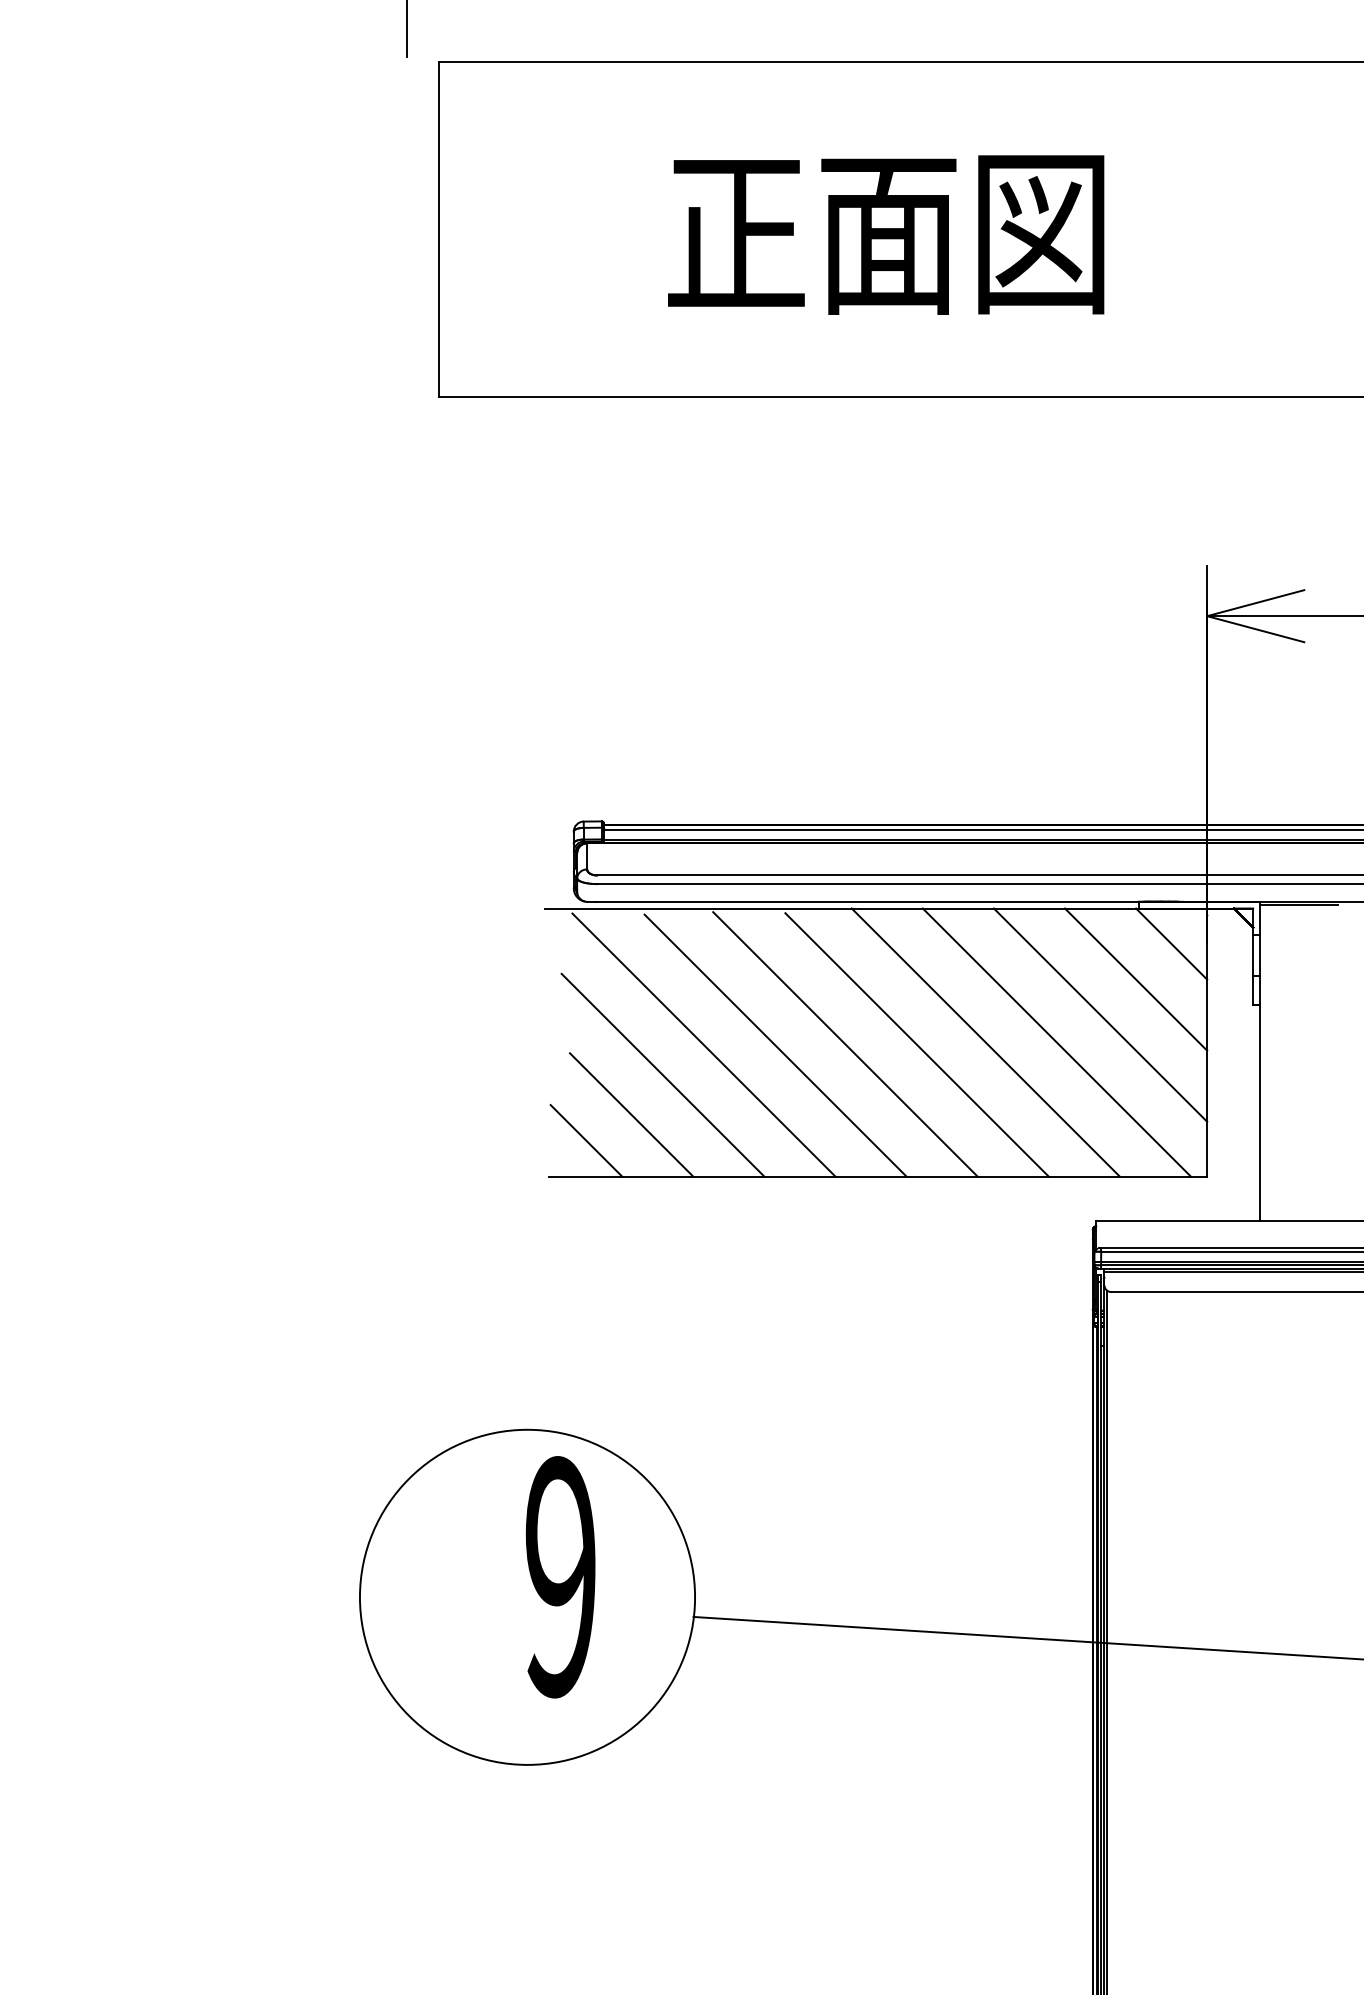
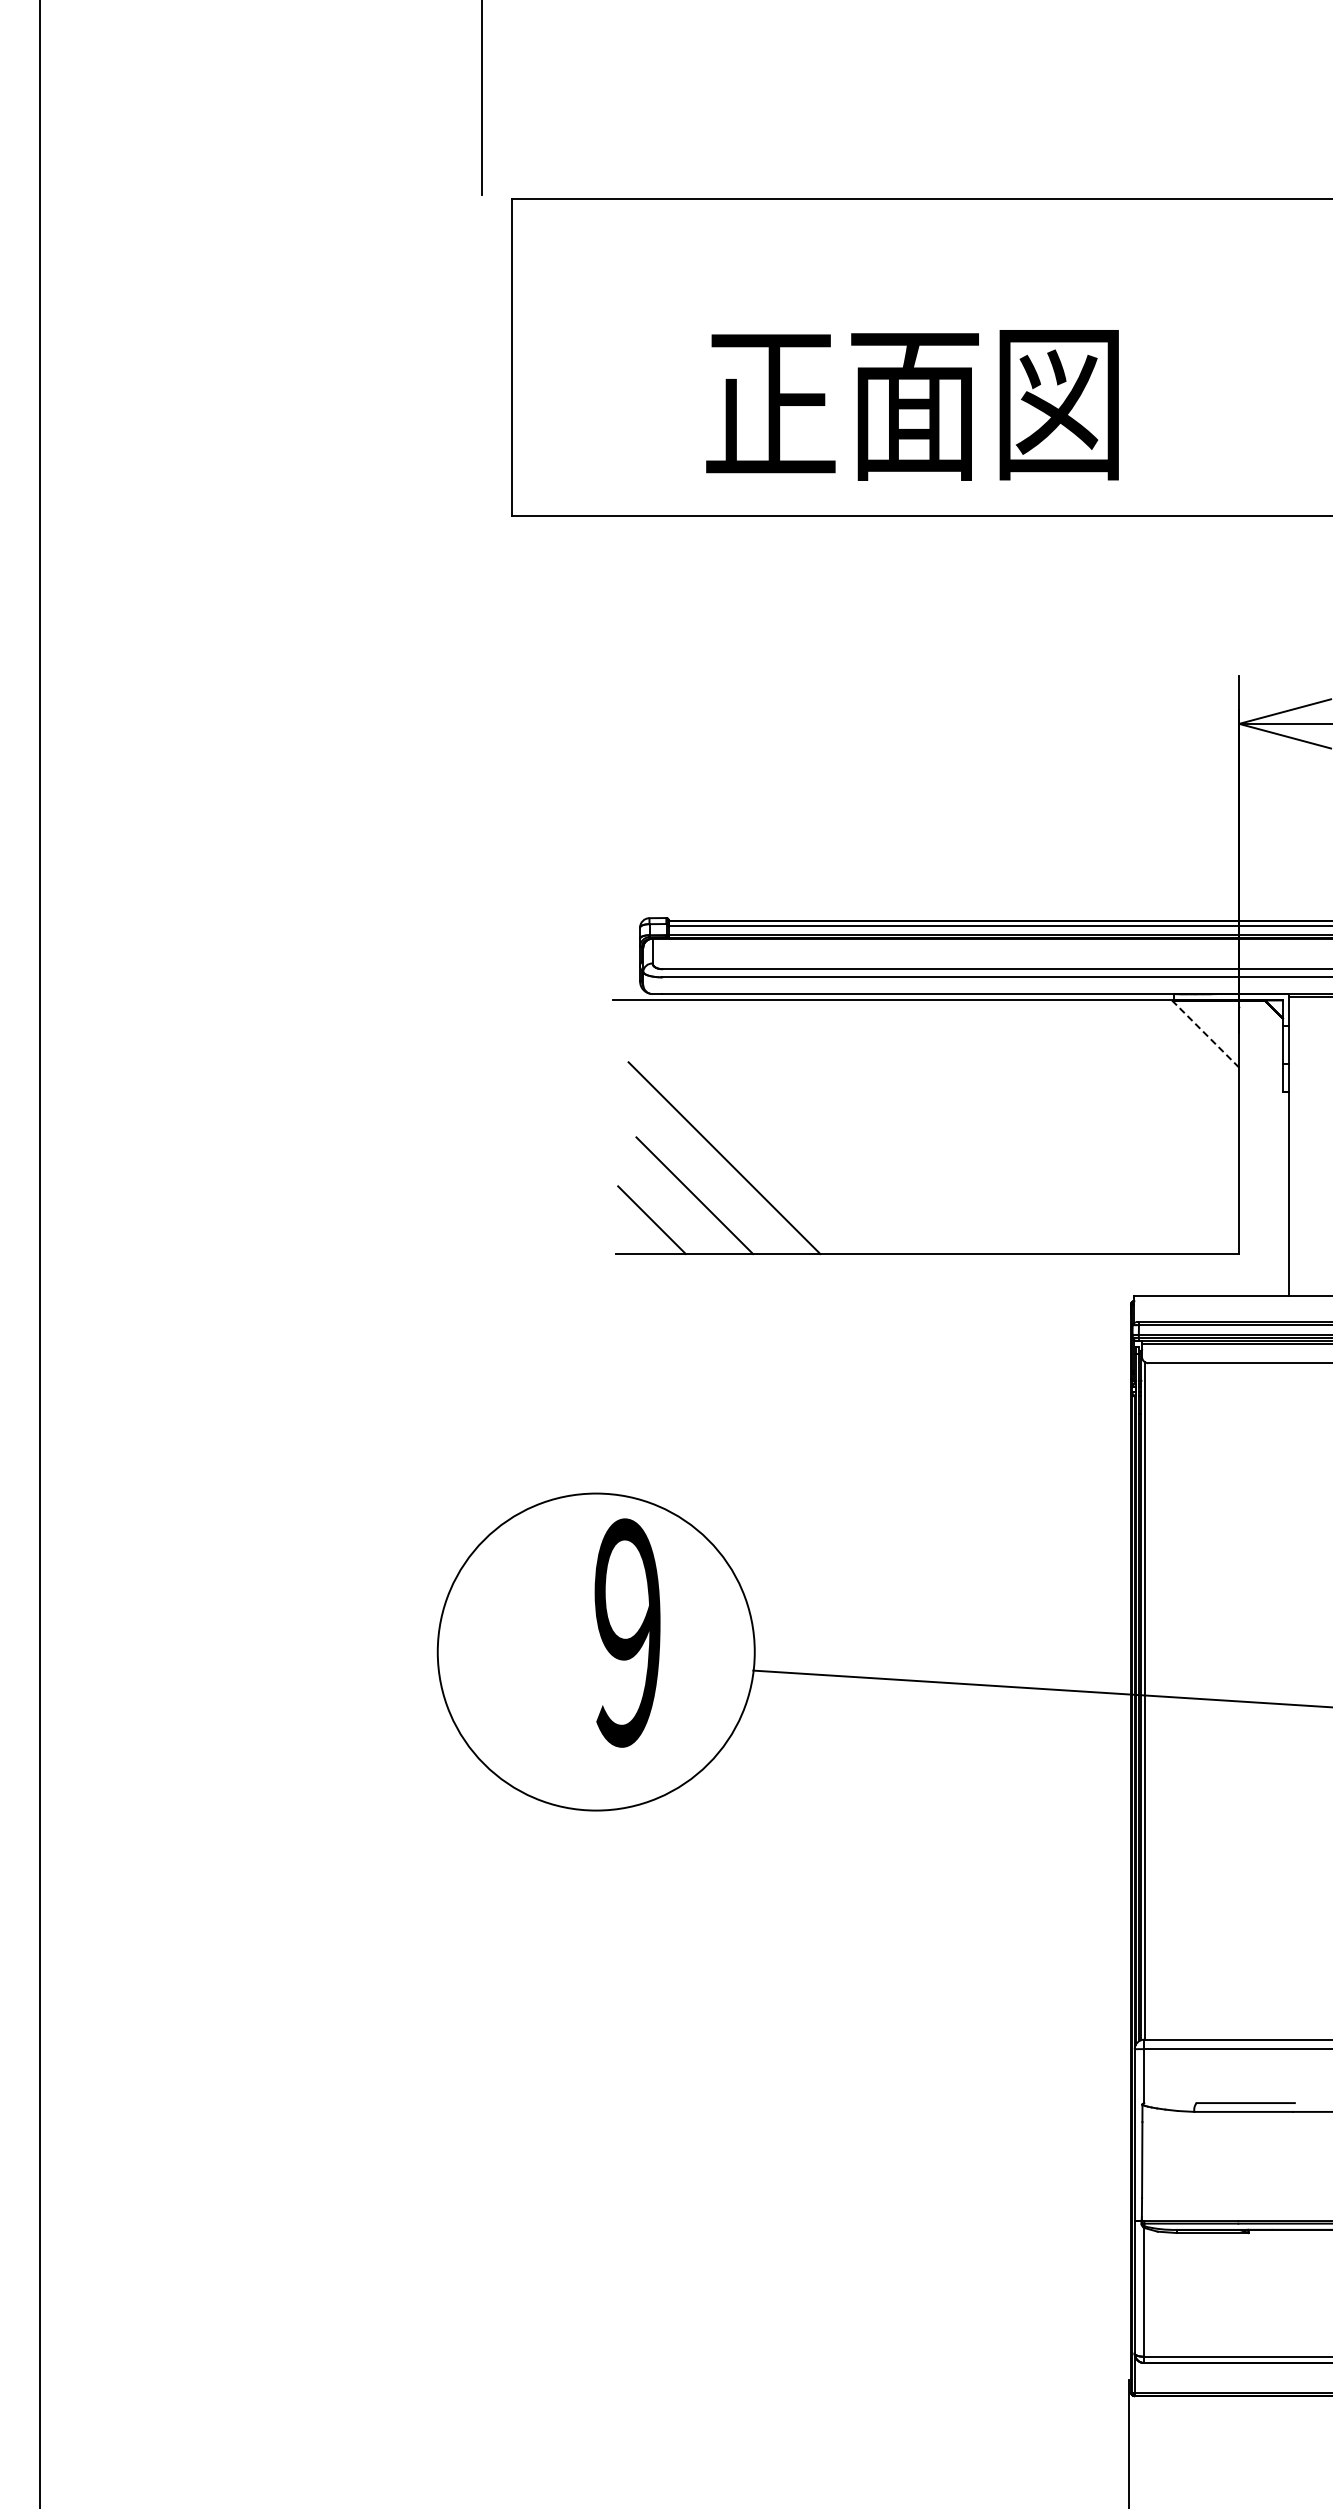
text: (886, 235) -> (912, 405), moved
line: (1171, 944) -> (1205, 1034), solid -> dashed
line: (1135, 979) -> (1171, 1067), removed
line: (1100, 1015) -> (1138, 1101), removed
line: (985, 1042) -> (1029, 1127), removed
line: (1056, 1042) -> (1096, 1127), removed
line: (844, 1043) -> (896, 1128), removed
line: (703, 1044) -> (762, 1129), removed
line: (916, 1044) -> (964, 1129), removed
line: (775, 1045) -> (830, 1130), removed

